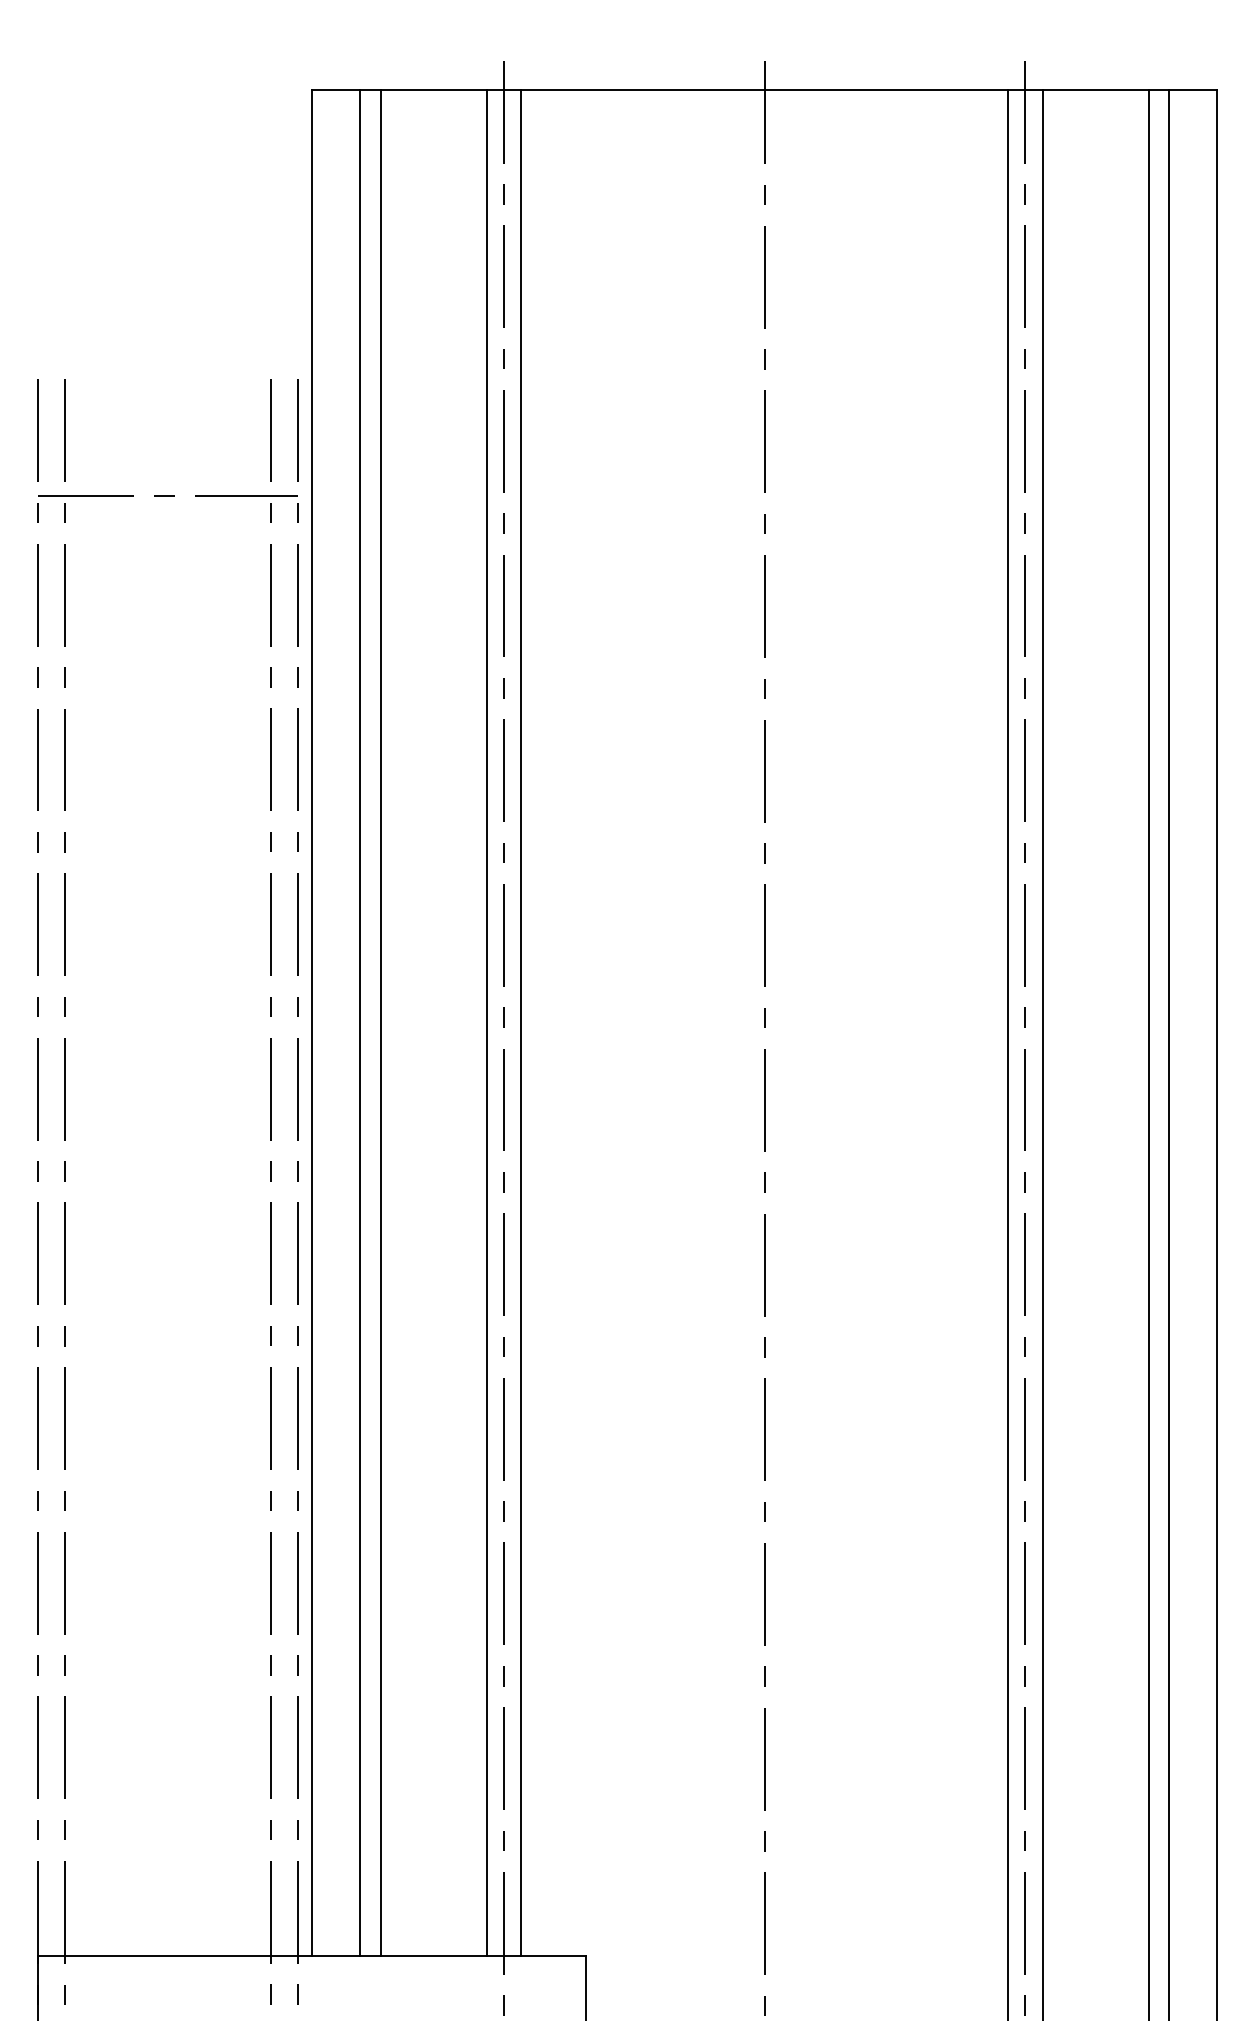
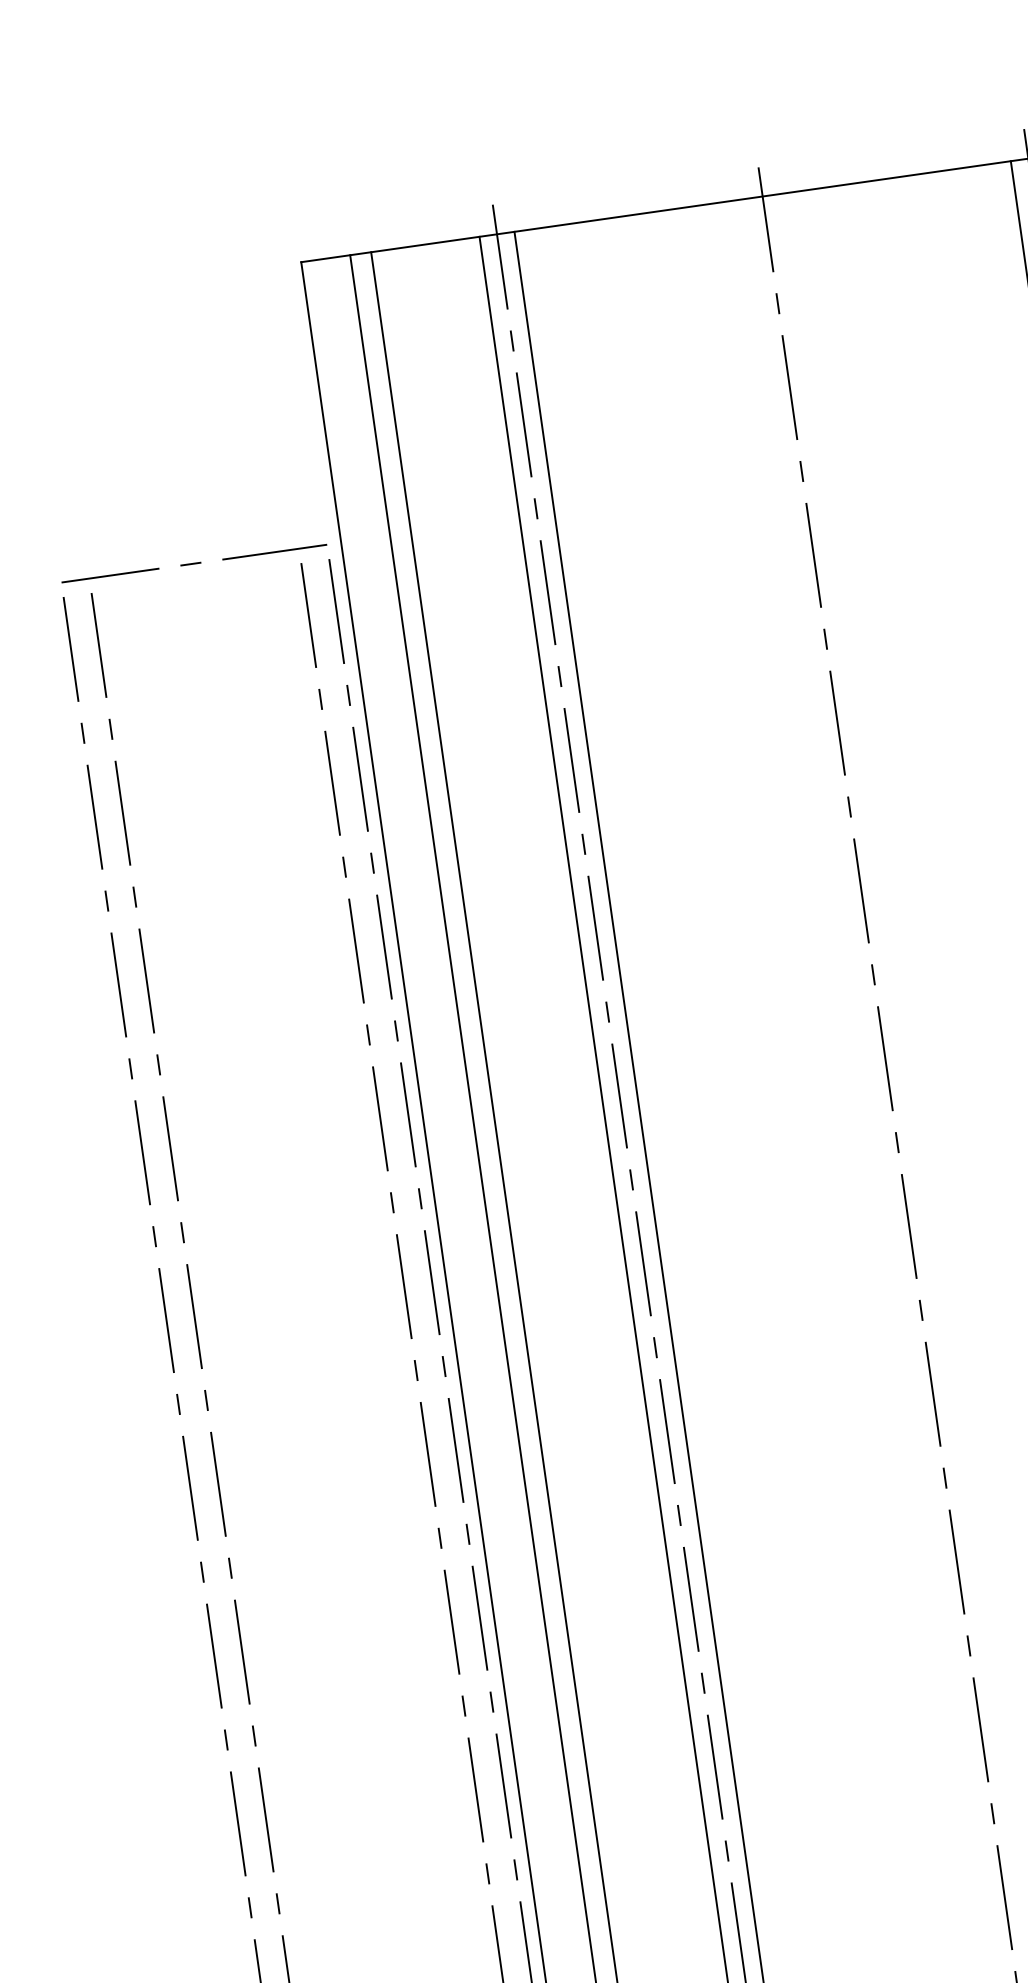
line: (167, 495) -> (193, 563), moved

